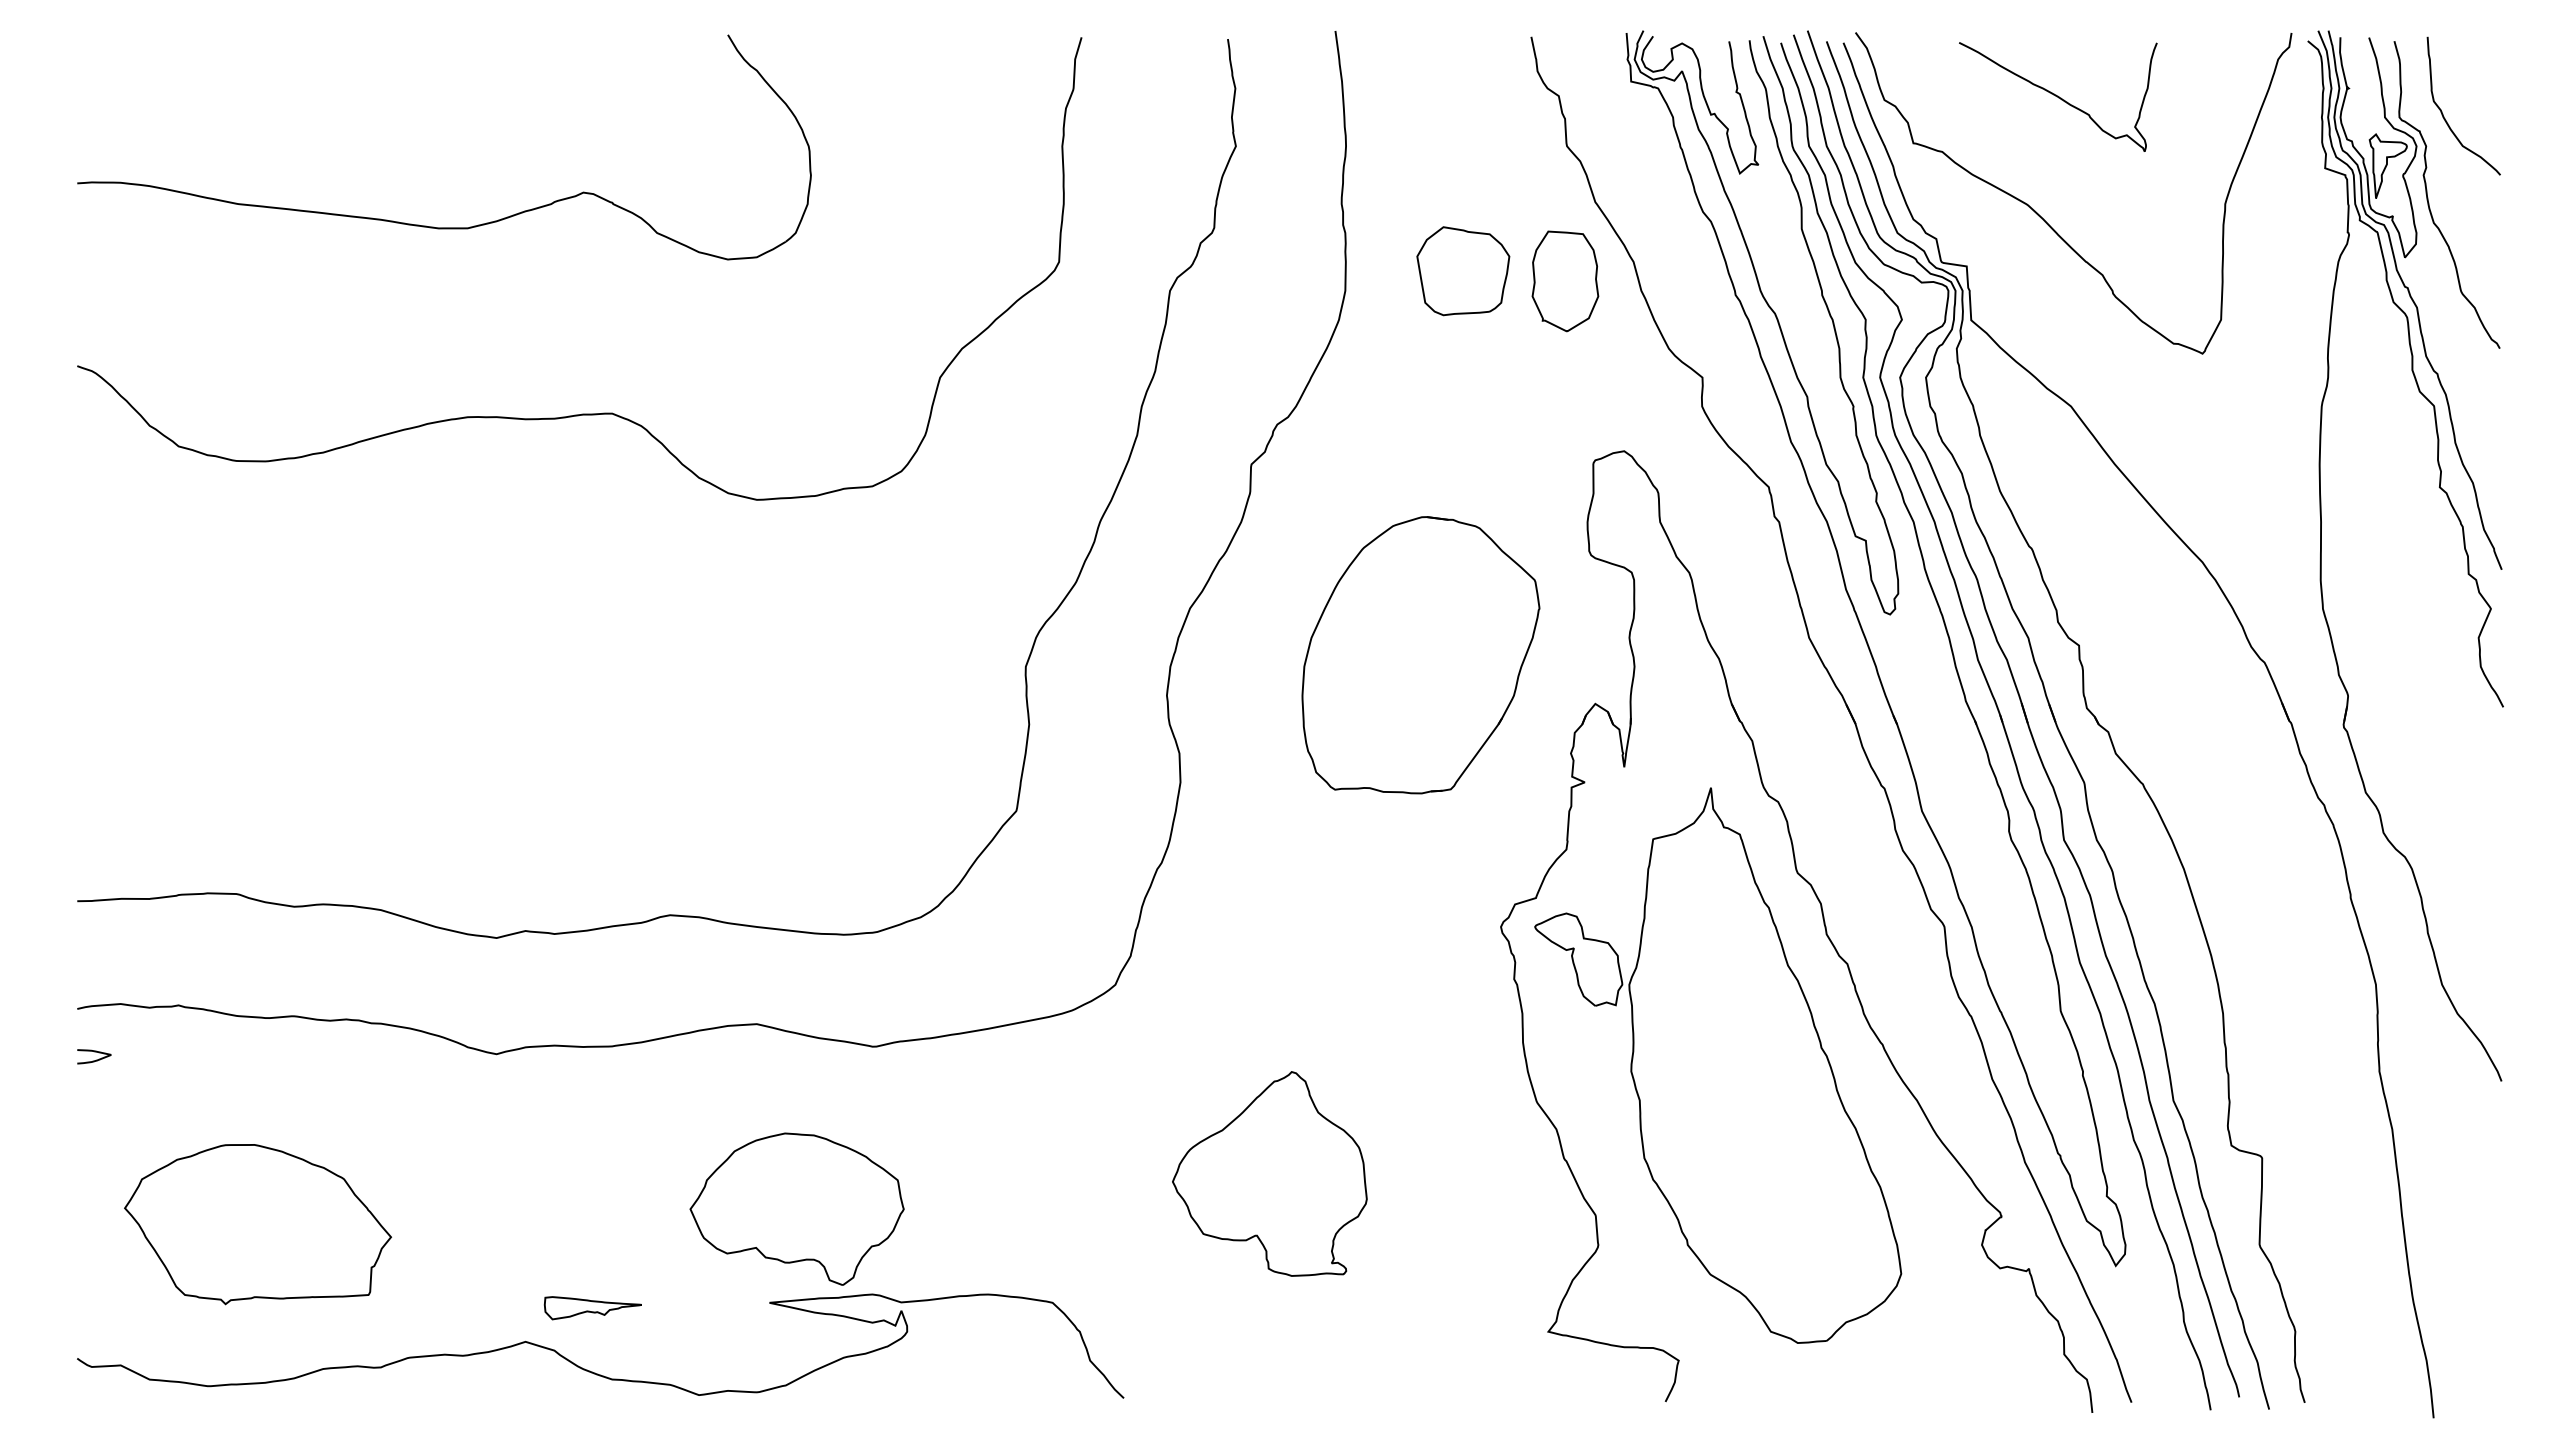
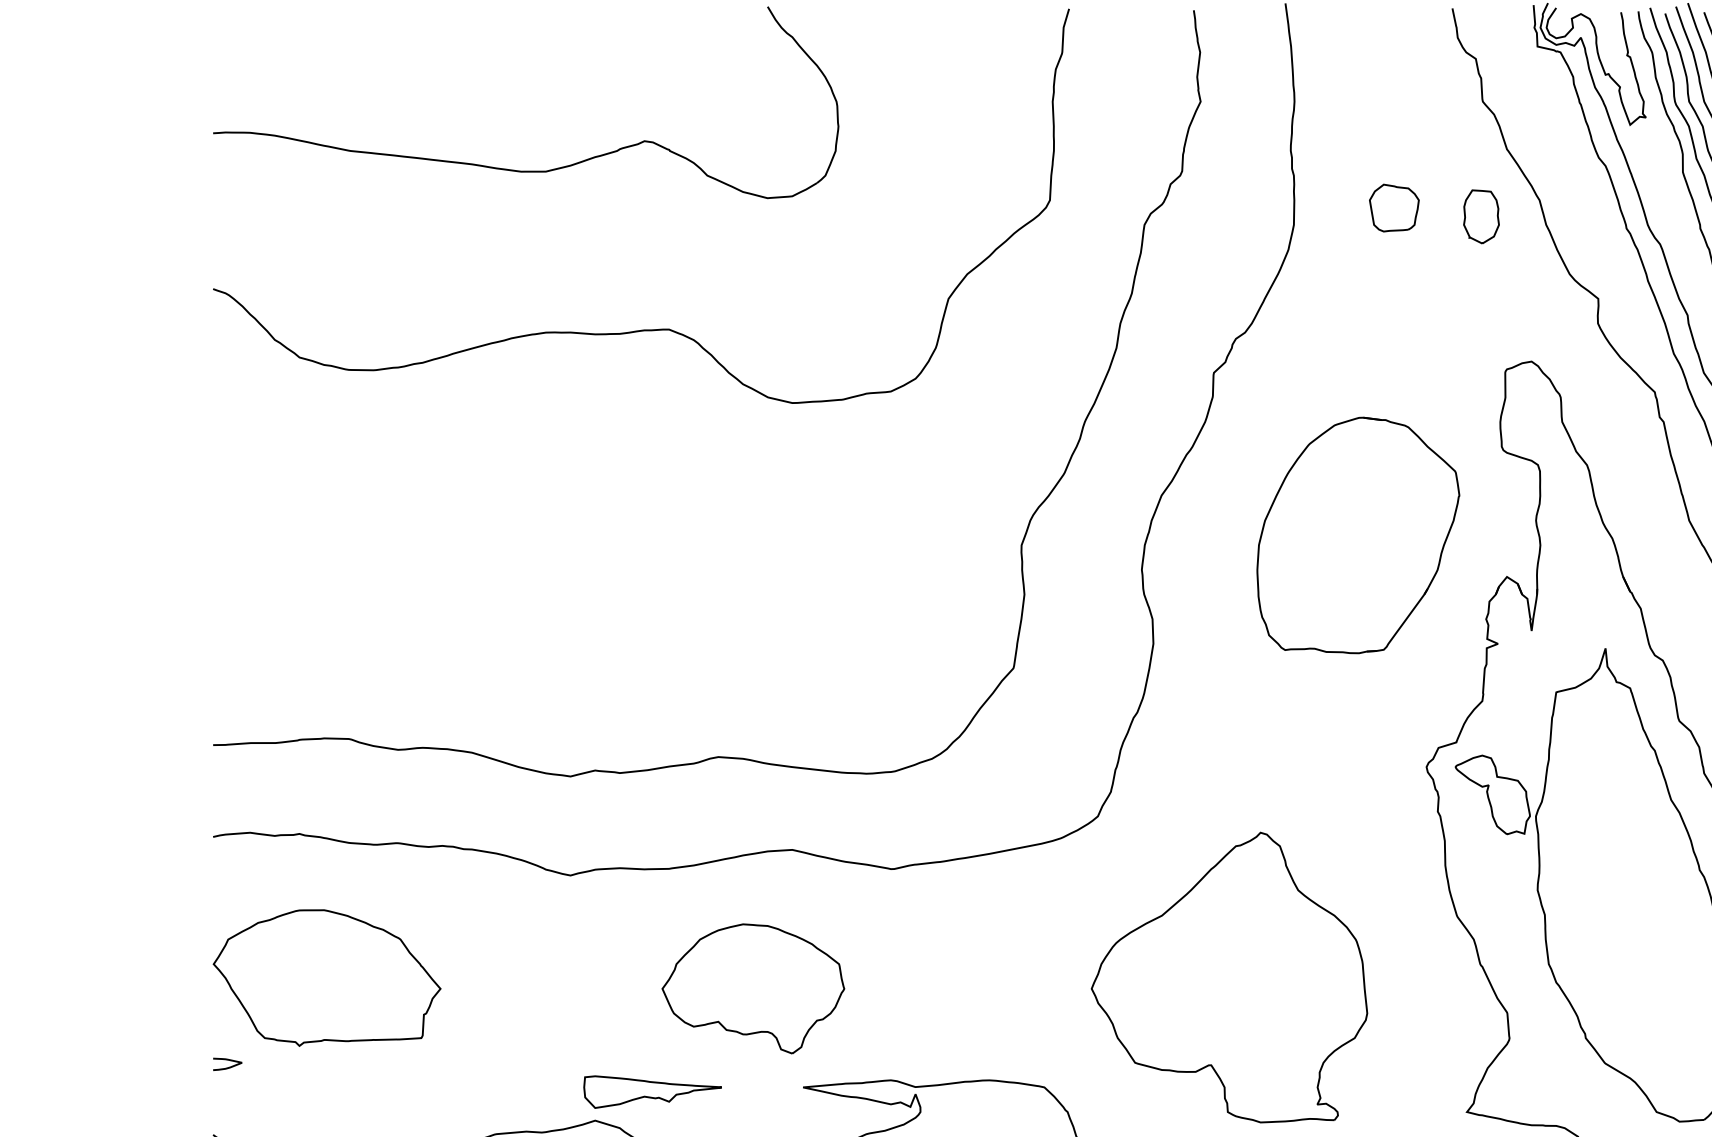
part: (1462, 270) -> (1393, 207), size x0.62
part: (1565, 281) -> (1481, 216), size x0.62
curve: (96, 1059) -> (229, 1066), moved
part: (1269, 1173) -> (1229, 977), size x1.67
part: (796, 1208) -> (752, 988), moved
part: (257, 1224) -> (326, 978), moved
part: (592, 1307) -> (652, 1091), size x1.67

